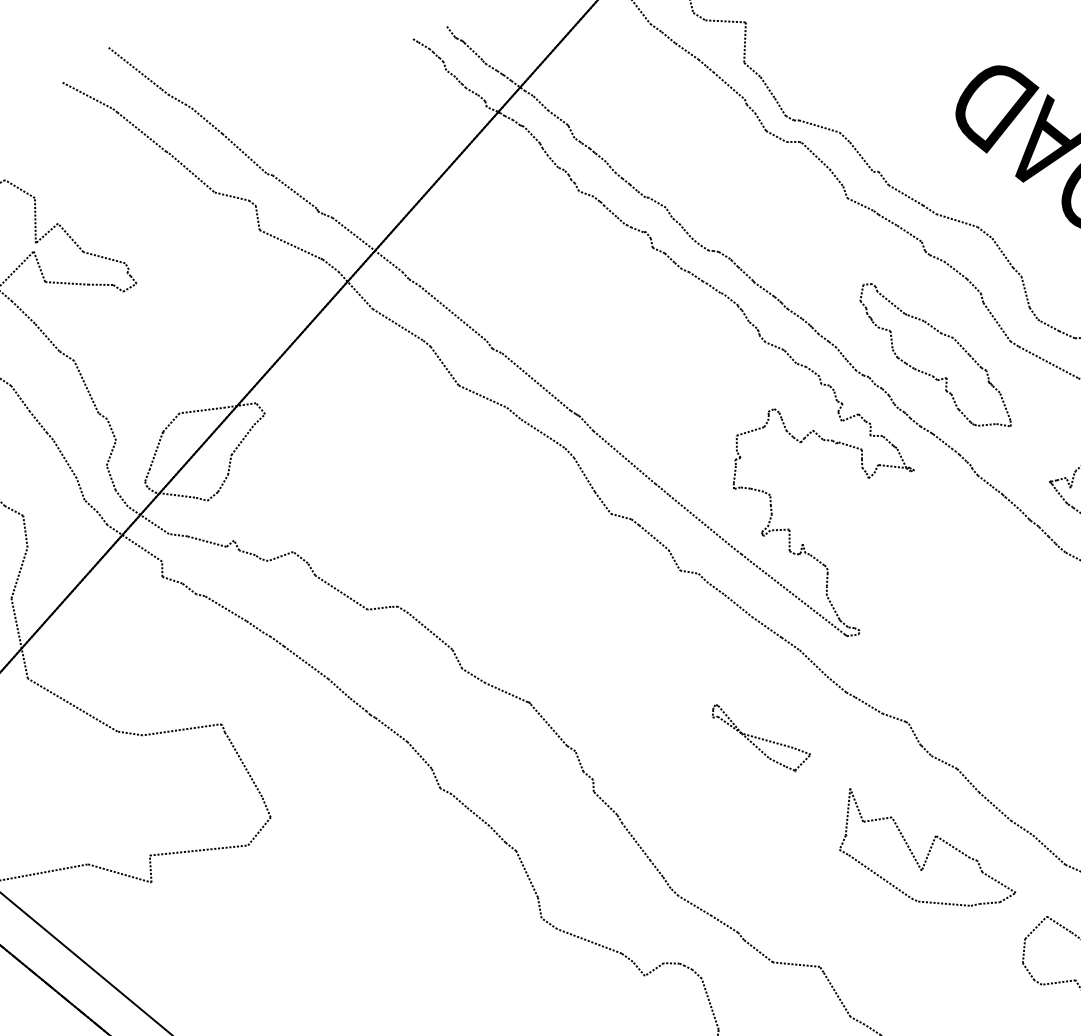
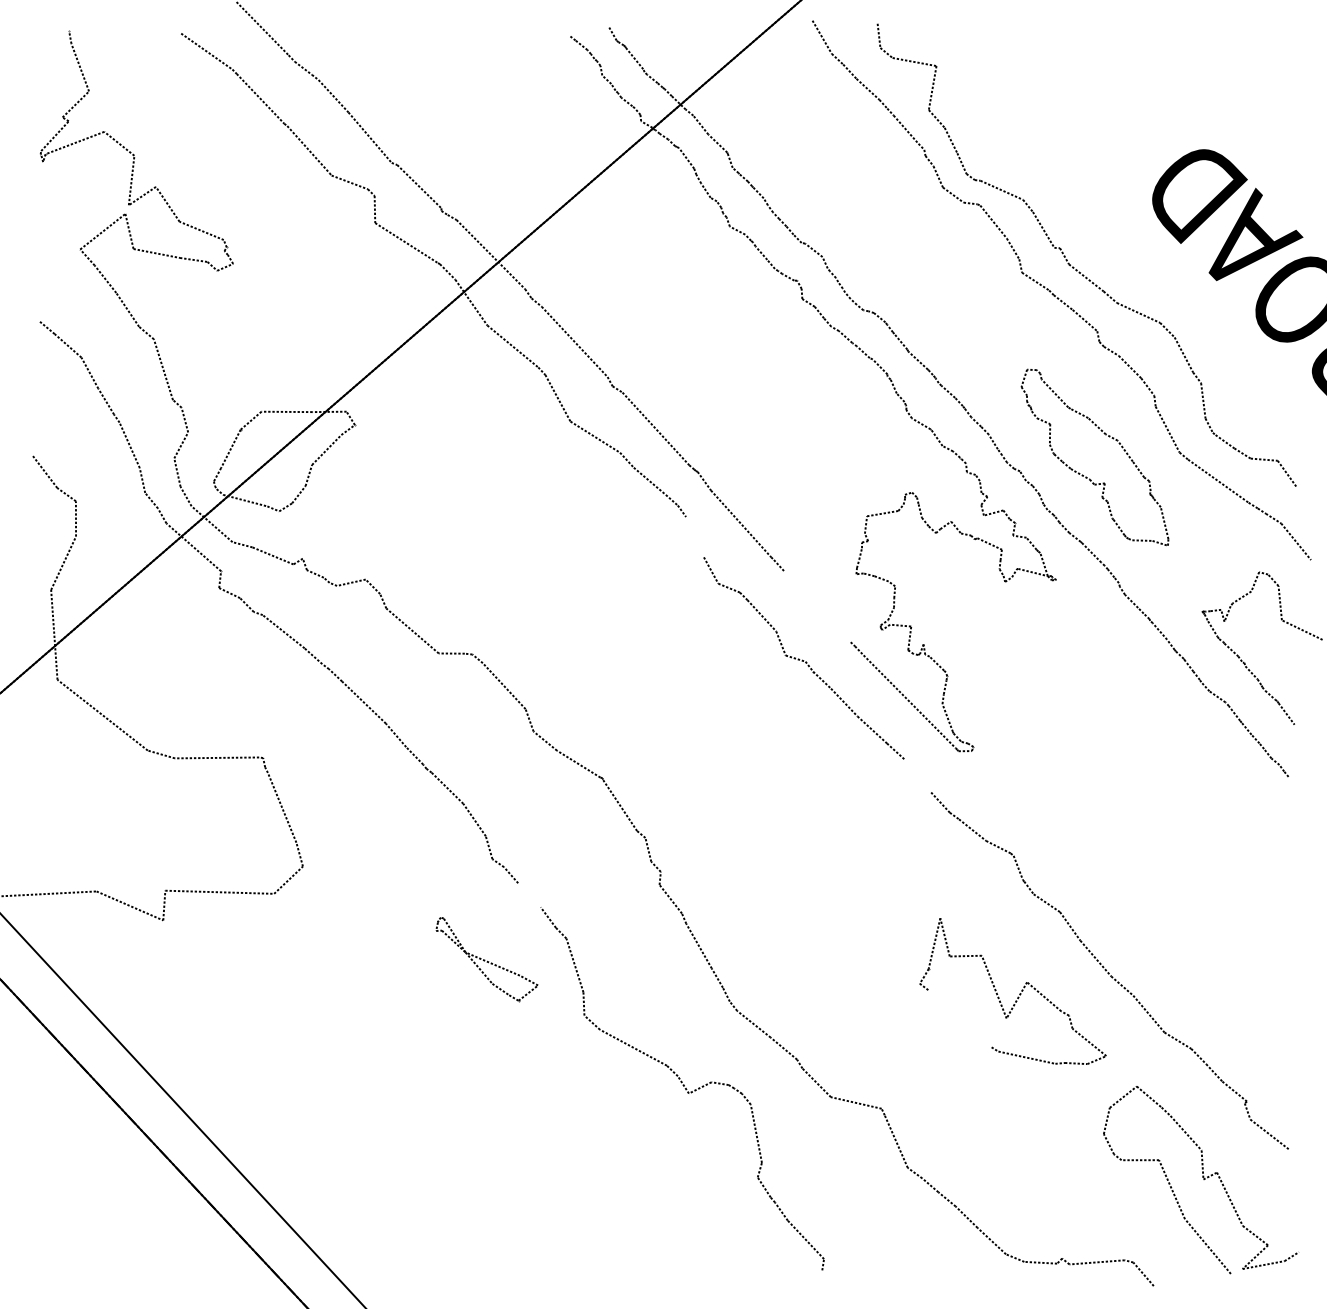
line: (584, 475) -> (694, 537), removed
line: (702, 522) -> (817, 606), removed
line: (813, 662) -> (918, 775), removed
part: (761, 737) -> (486, 959), moved
line: (477, 816) -> (529, 895), removed
line: (880, 876) -> (960, 1018), removed

